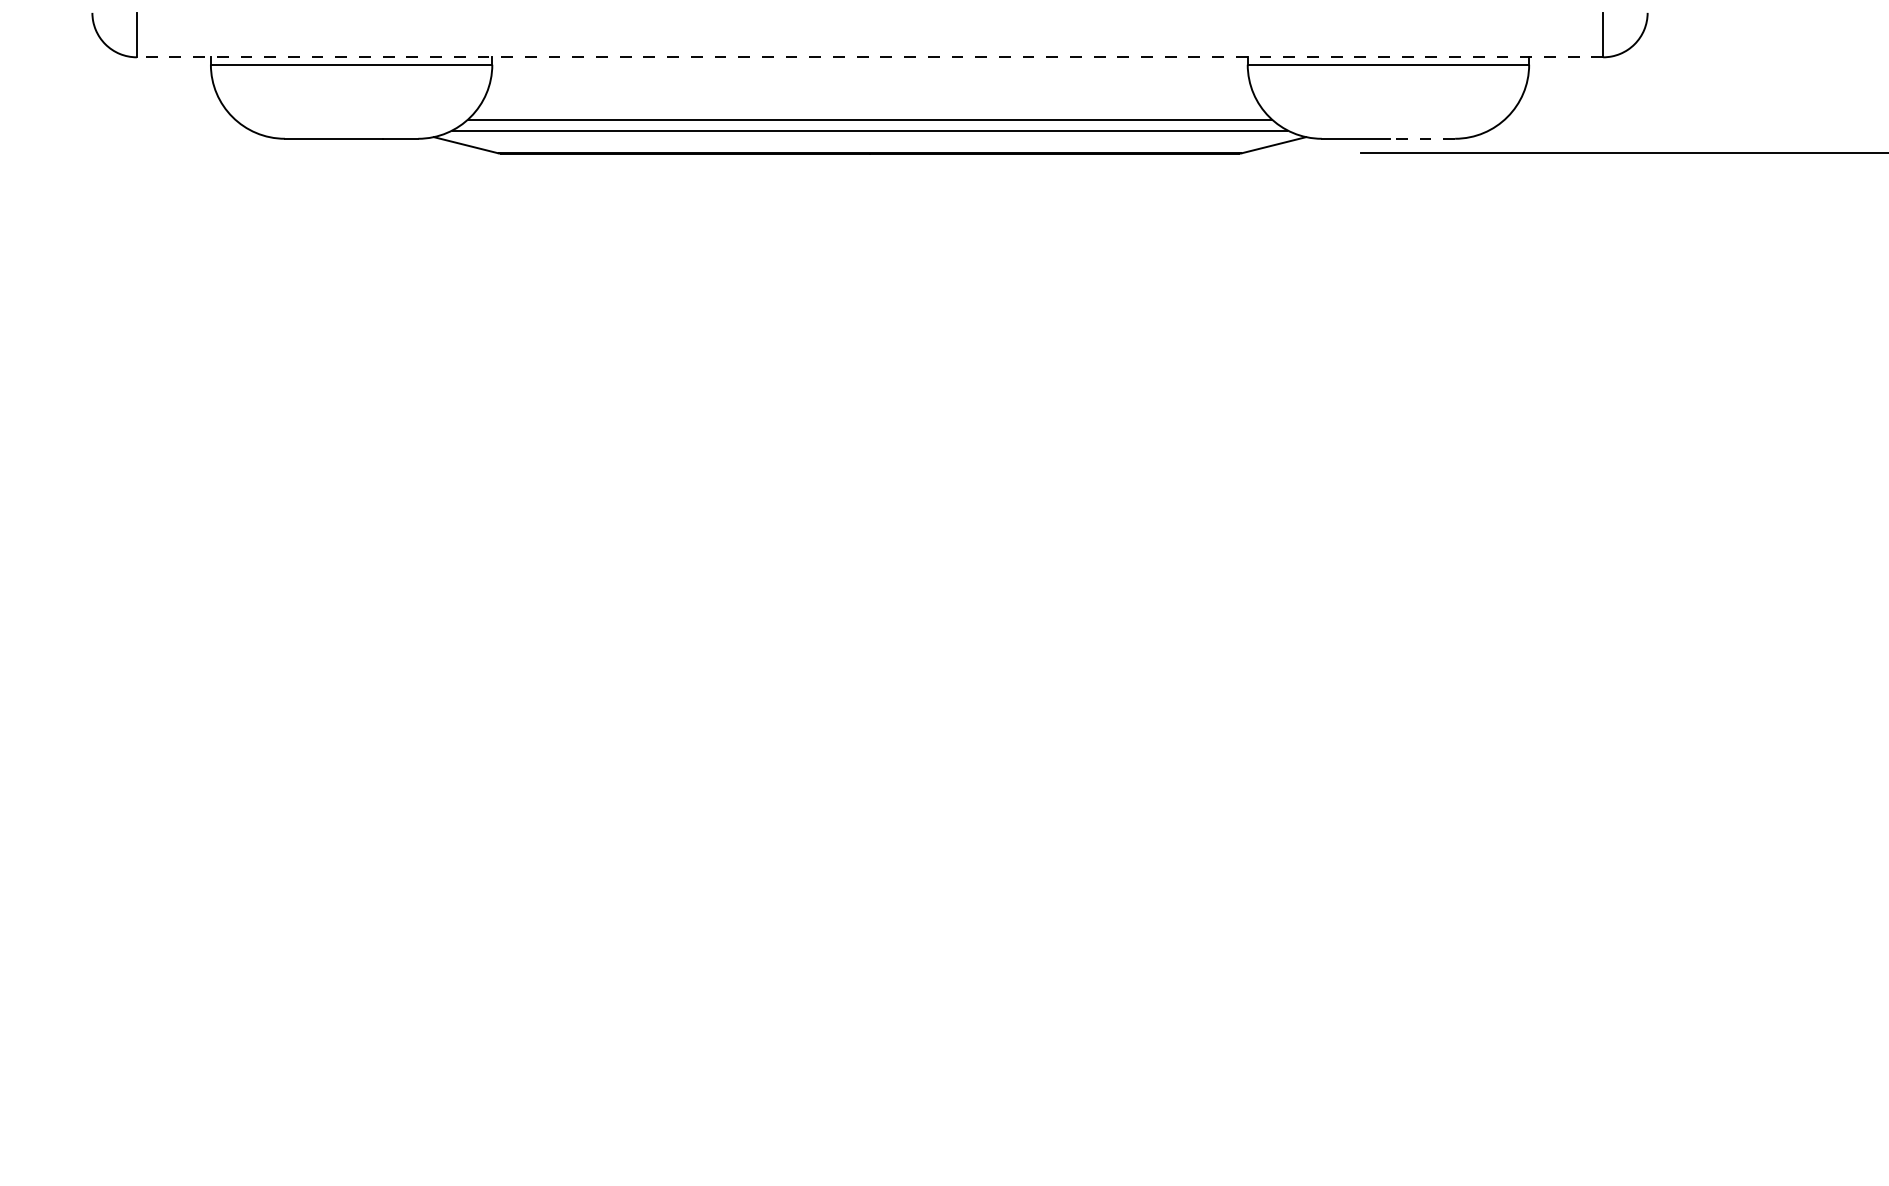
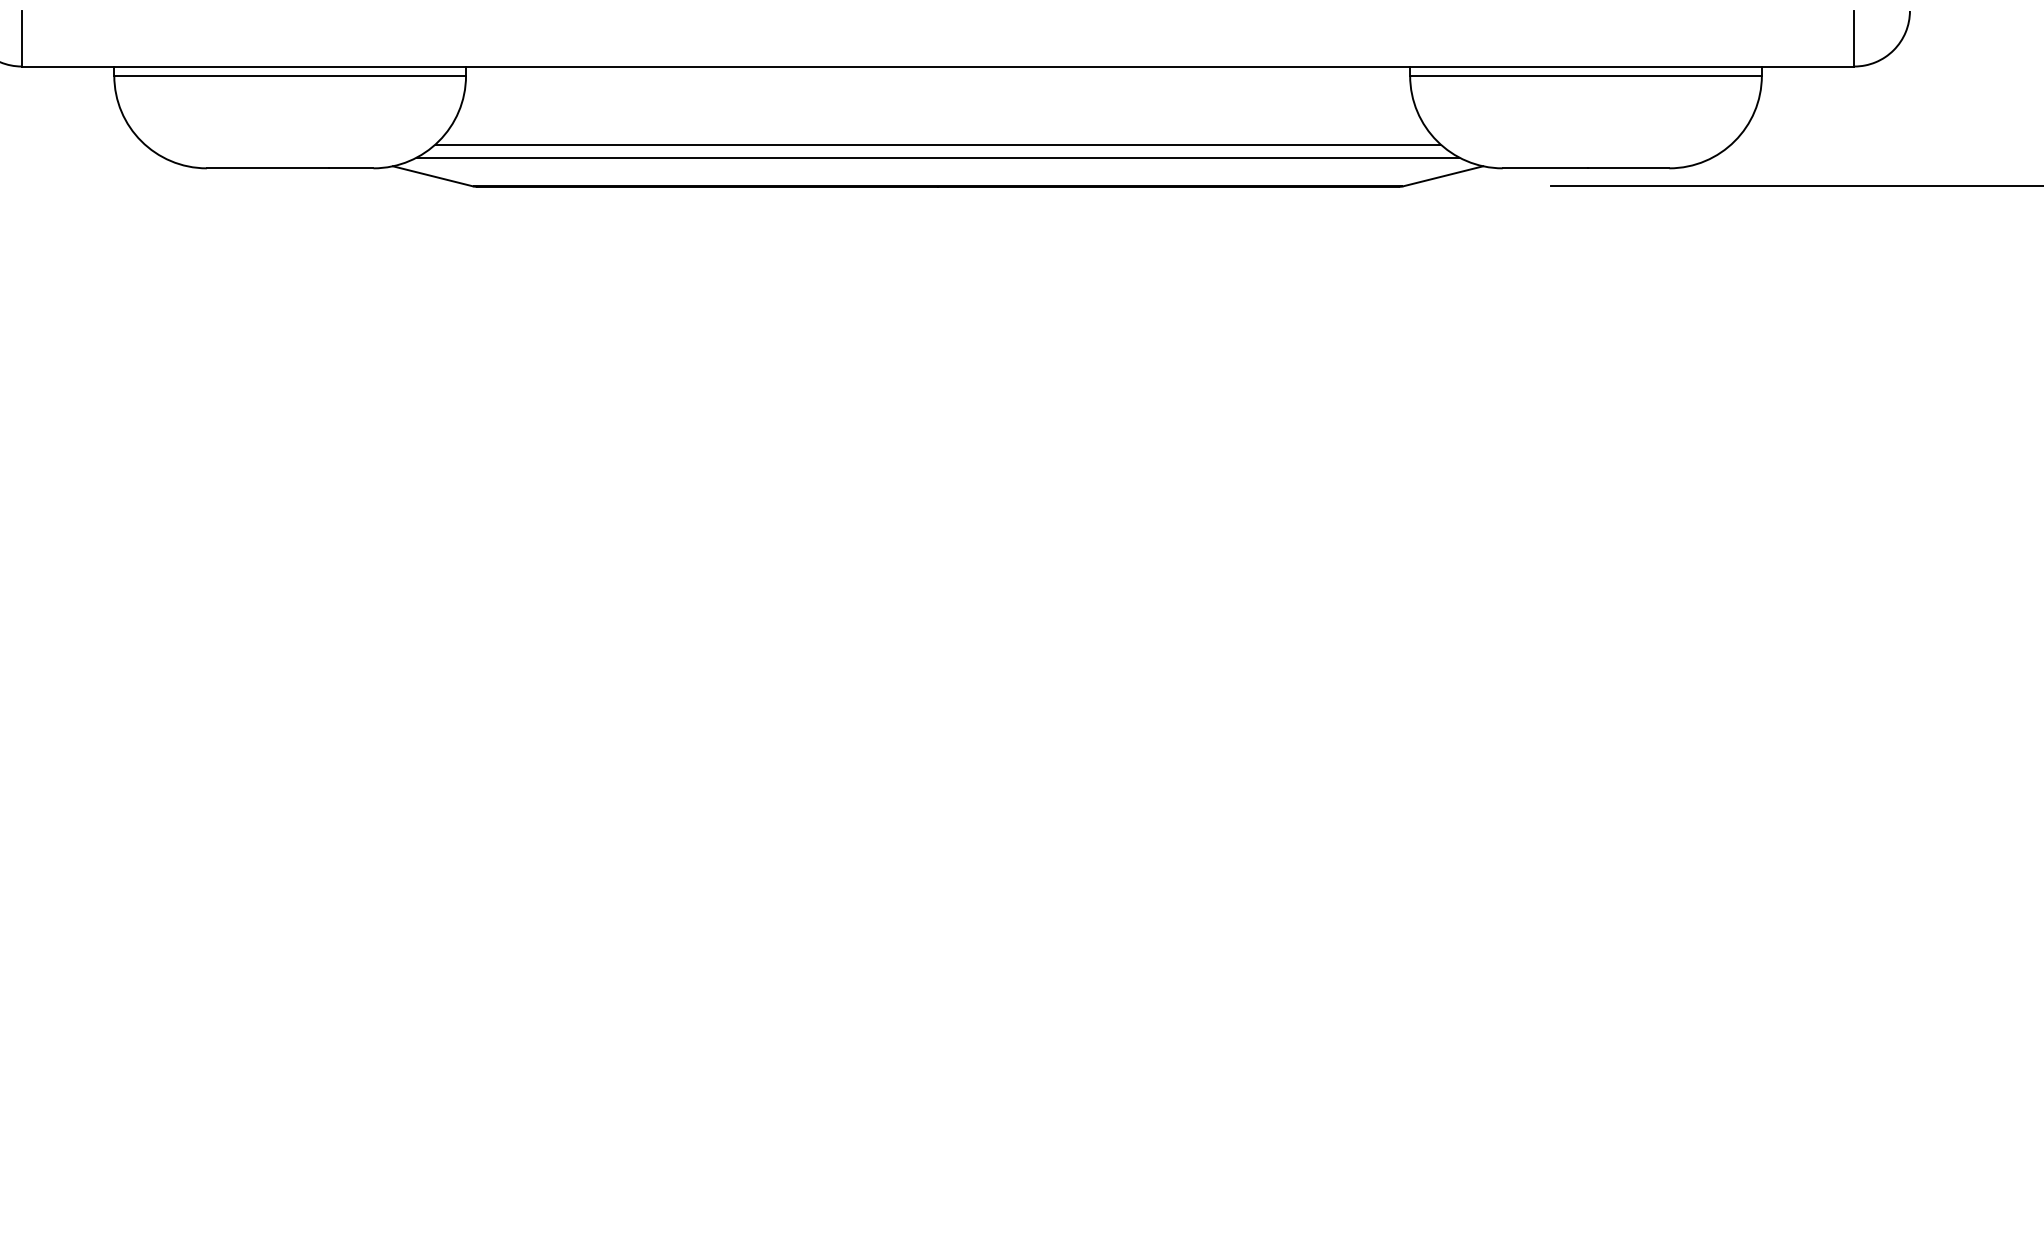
line: (869, 57) -> (937, 66), dashed -> solid
line: (1422, 138) -> (1628, 167), dashed -> solid

